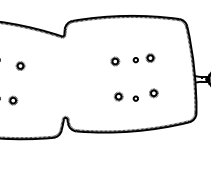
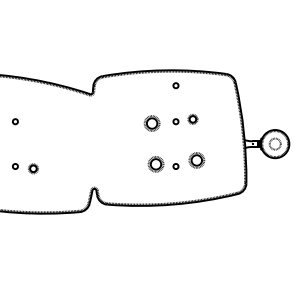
circle: (135, 28) -> (175, 85), added
part: (114, 60) -> (151, 122), size x1.6
part: (20, 65) -> (41, 128), removed
part: (153, 92) -> (196, 159), size x1.6
part: (118, 96) -> (155, 163), size x1.6

